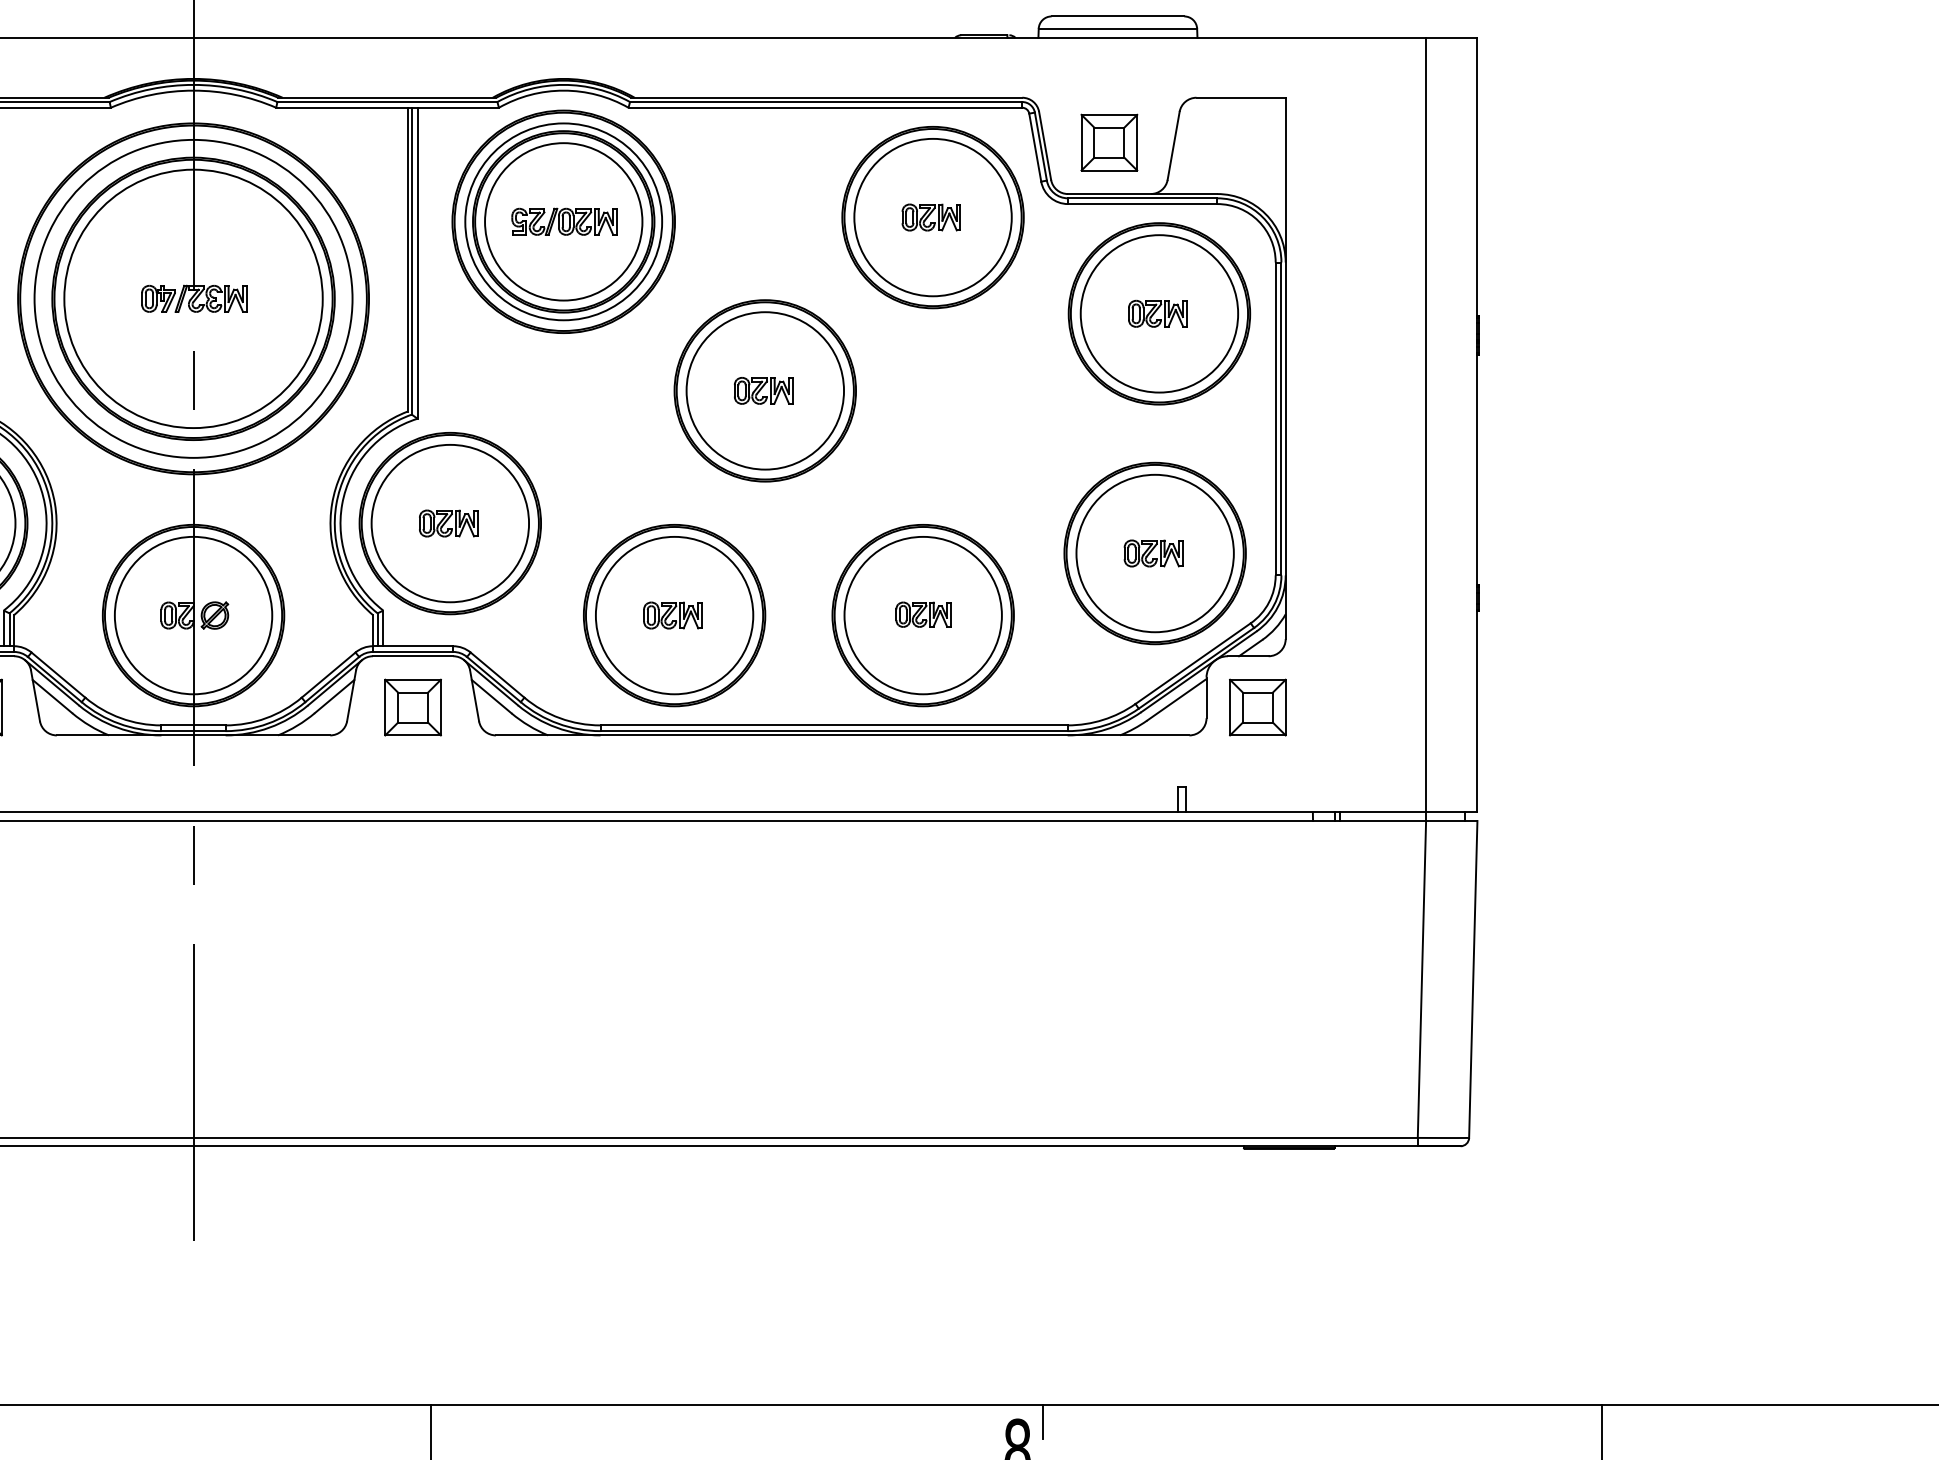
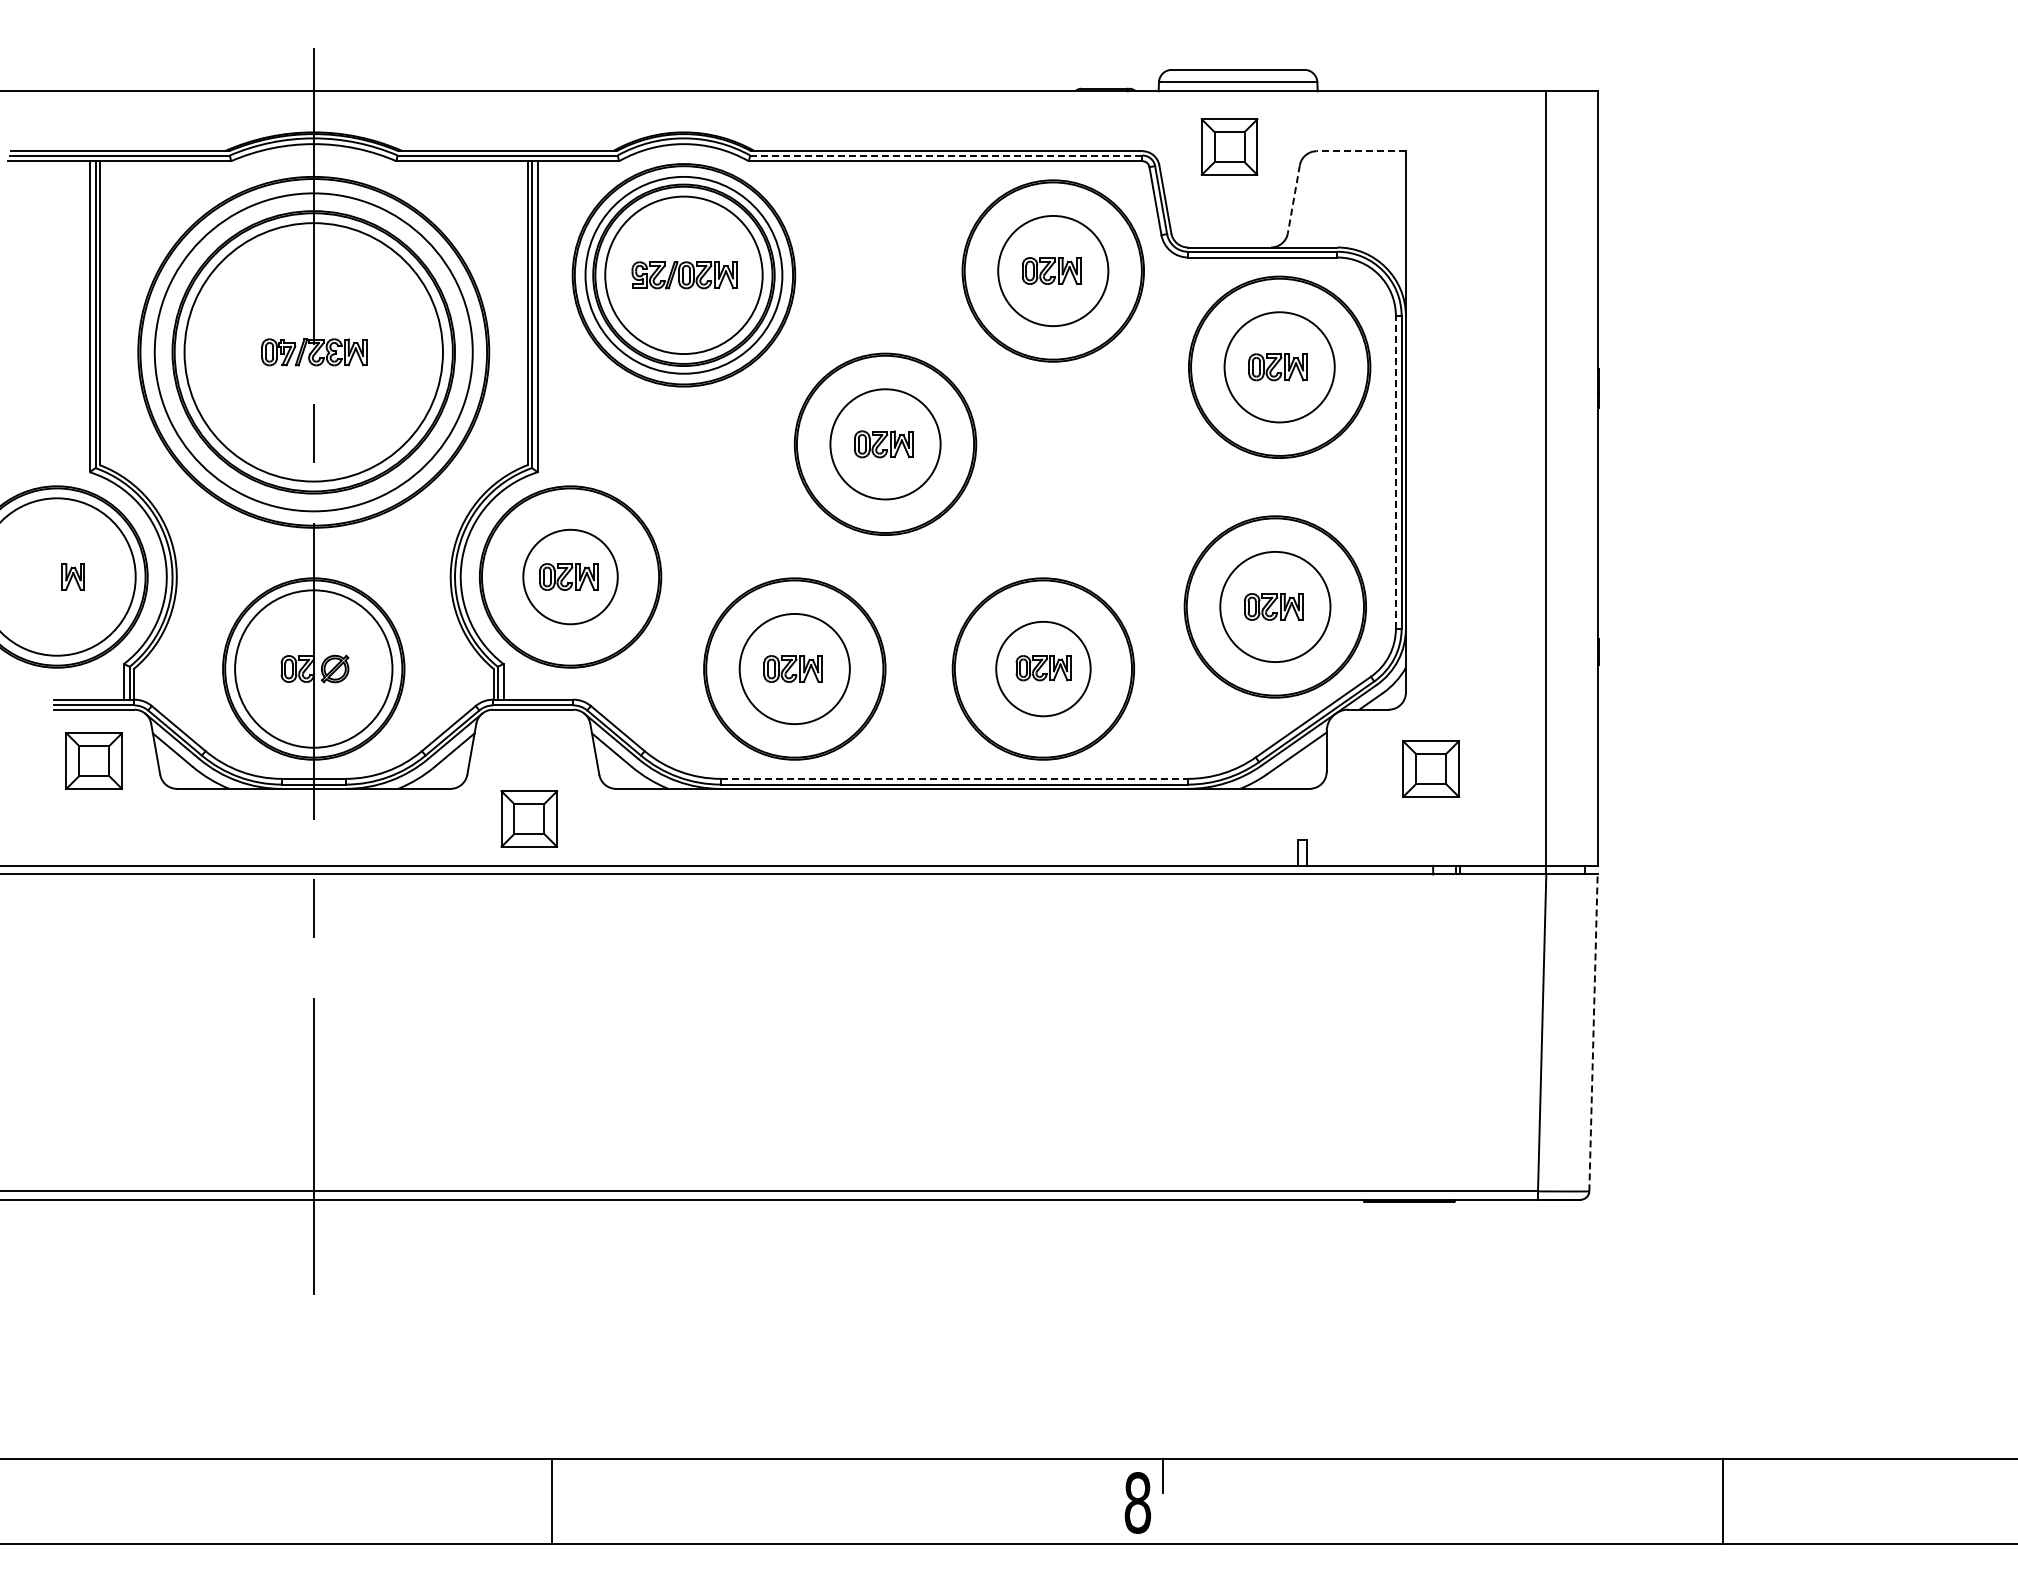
line: (1241, 98) -> (1361, 151), solid -> dashed
line: (825, 102) -> (945, 155), solid -> dashed
part: (1109, 142) -> (1229, 146), moved
line: (1173, 146) -> (1293, 199), solid -> dashed
circle: (932, 217) -> (1052, 270), size x0.7
circle: (1159, 314) -> (1279, 367), size x0.7
circle: (765, 391) -> (885, 444), size x0.7
line: (1275, 418) -> (1395, 471), solid -> dashed
circle: (450, 523) -> (570, 576), size x0.6
circle: (1155, 553) -> (1275, 606), size x0.7
circle: (674, 615) -> (794, 668), size x0.7
circle: (923, 615) -> (1043, 668), size x0.6
part: (413, 707) -> (529, 818), moved
part: (1257, 707) -> (1430, 768), moved
line: (834, 725) -> (954, 778), solid -> dashed
line: (1473, 979) -> (1593, 1032), solid -> dashed

